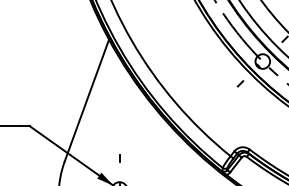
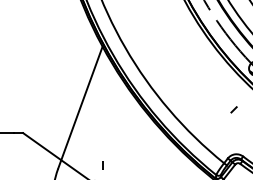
line: (240, 83) -> (234, 109), moved
line: (119, 158) -> (103, 165), moved

